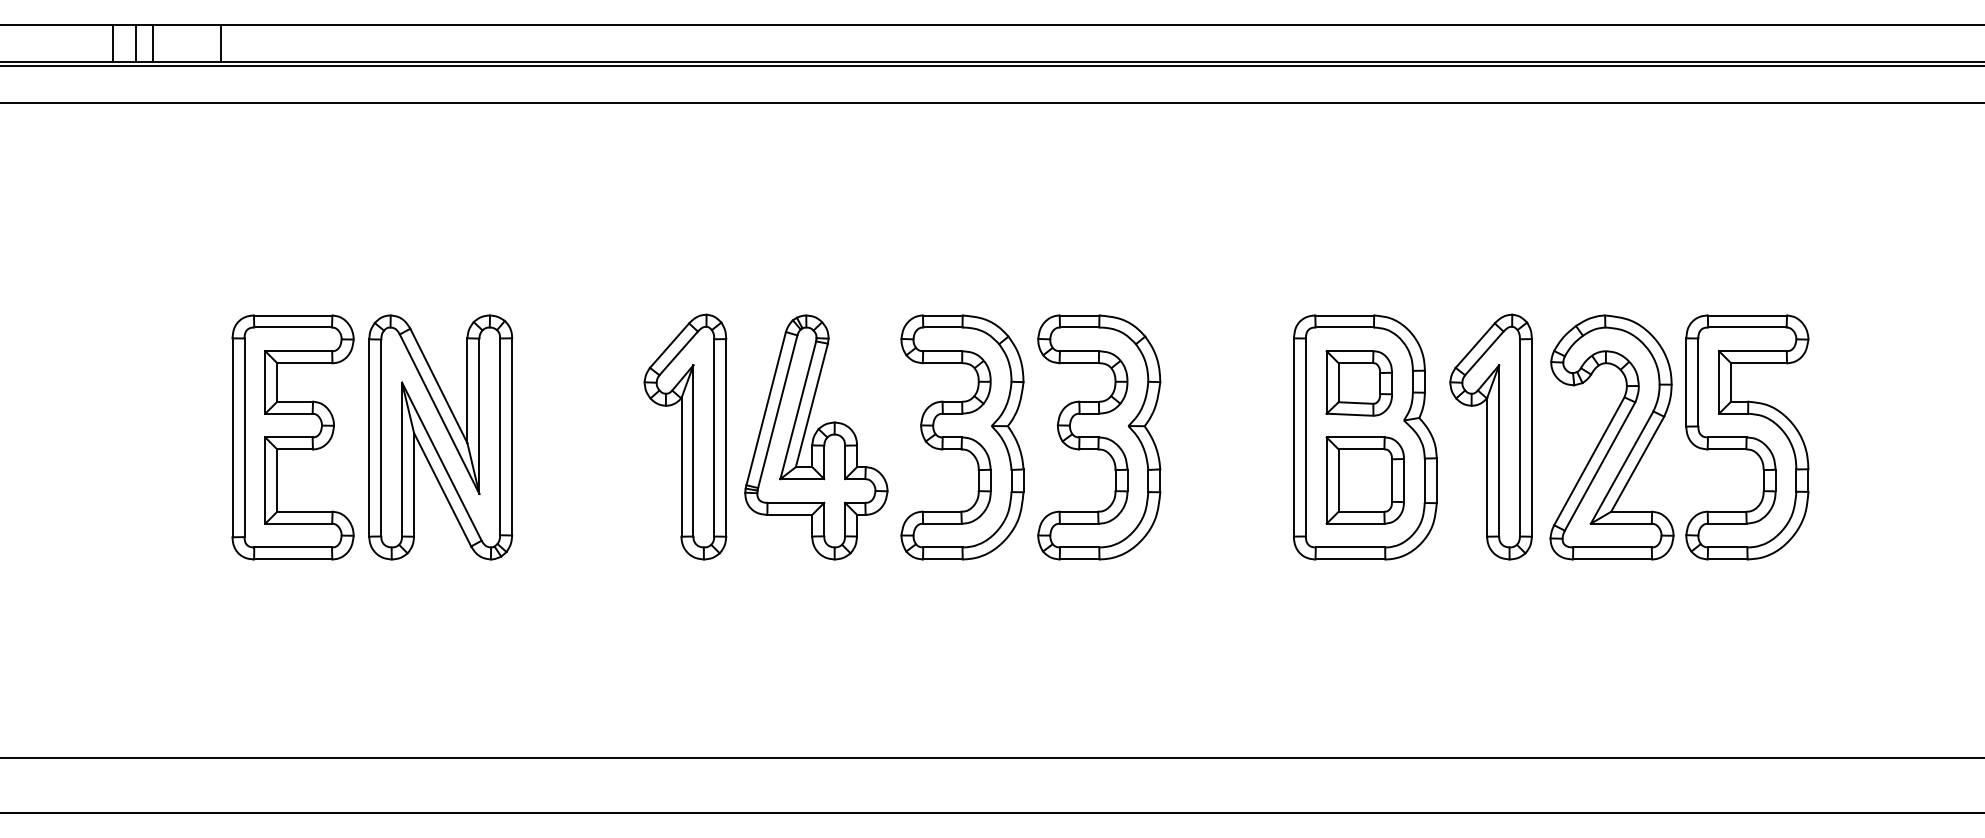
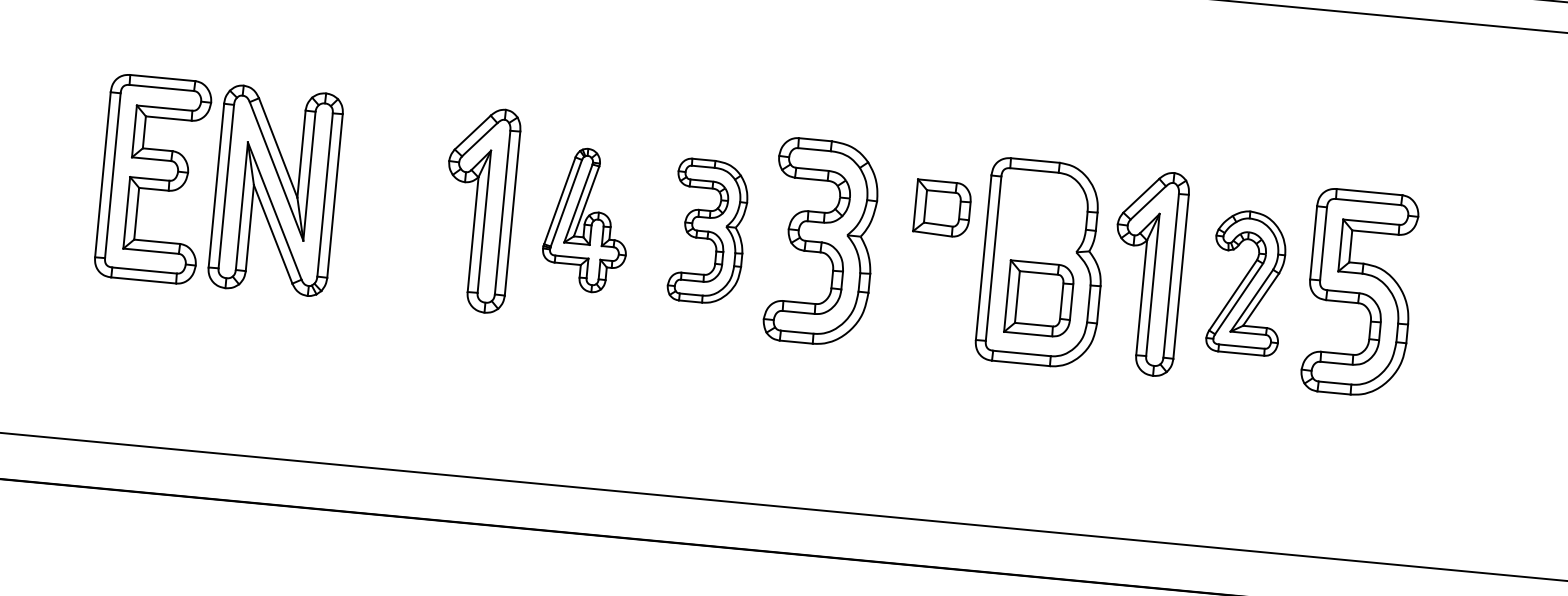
part: (1358, 383) -> (941, 208), moved
part: (816, 437) -> (587, 220), size x0.7
part: (962, 437) -> (708, 231), size x0.7
part: (1611, 437) -> (1247, 282), size x0.7

